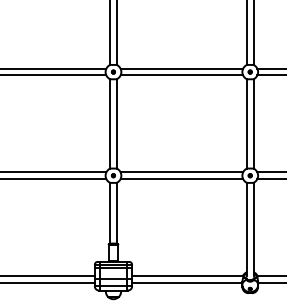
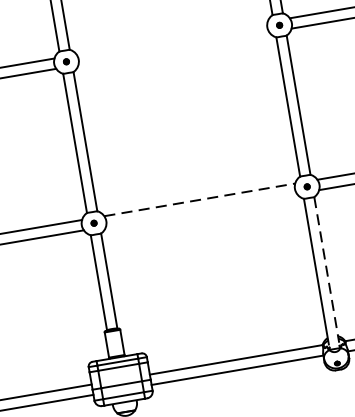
line: (181, 68) -> (171, 38), removed
line: (181, 75) -> (173, 48), removed
line: (182, 172) -> (200, 199), solid -> dashed
line: (181, 179) -> (201, 211), removed
line: (253, 229) -> (326, 269), solid -> dashed

